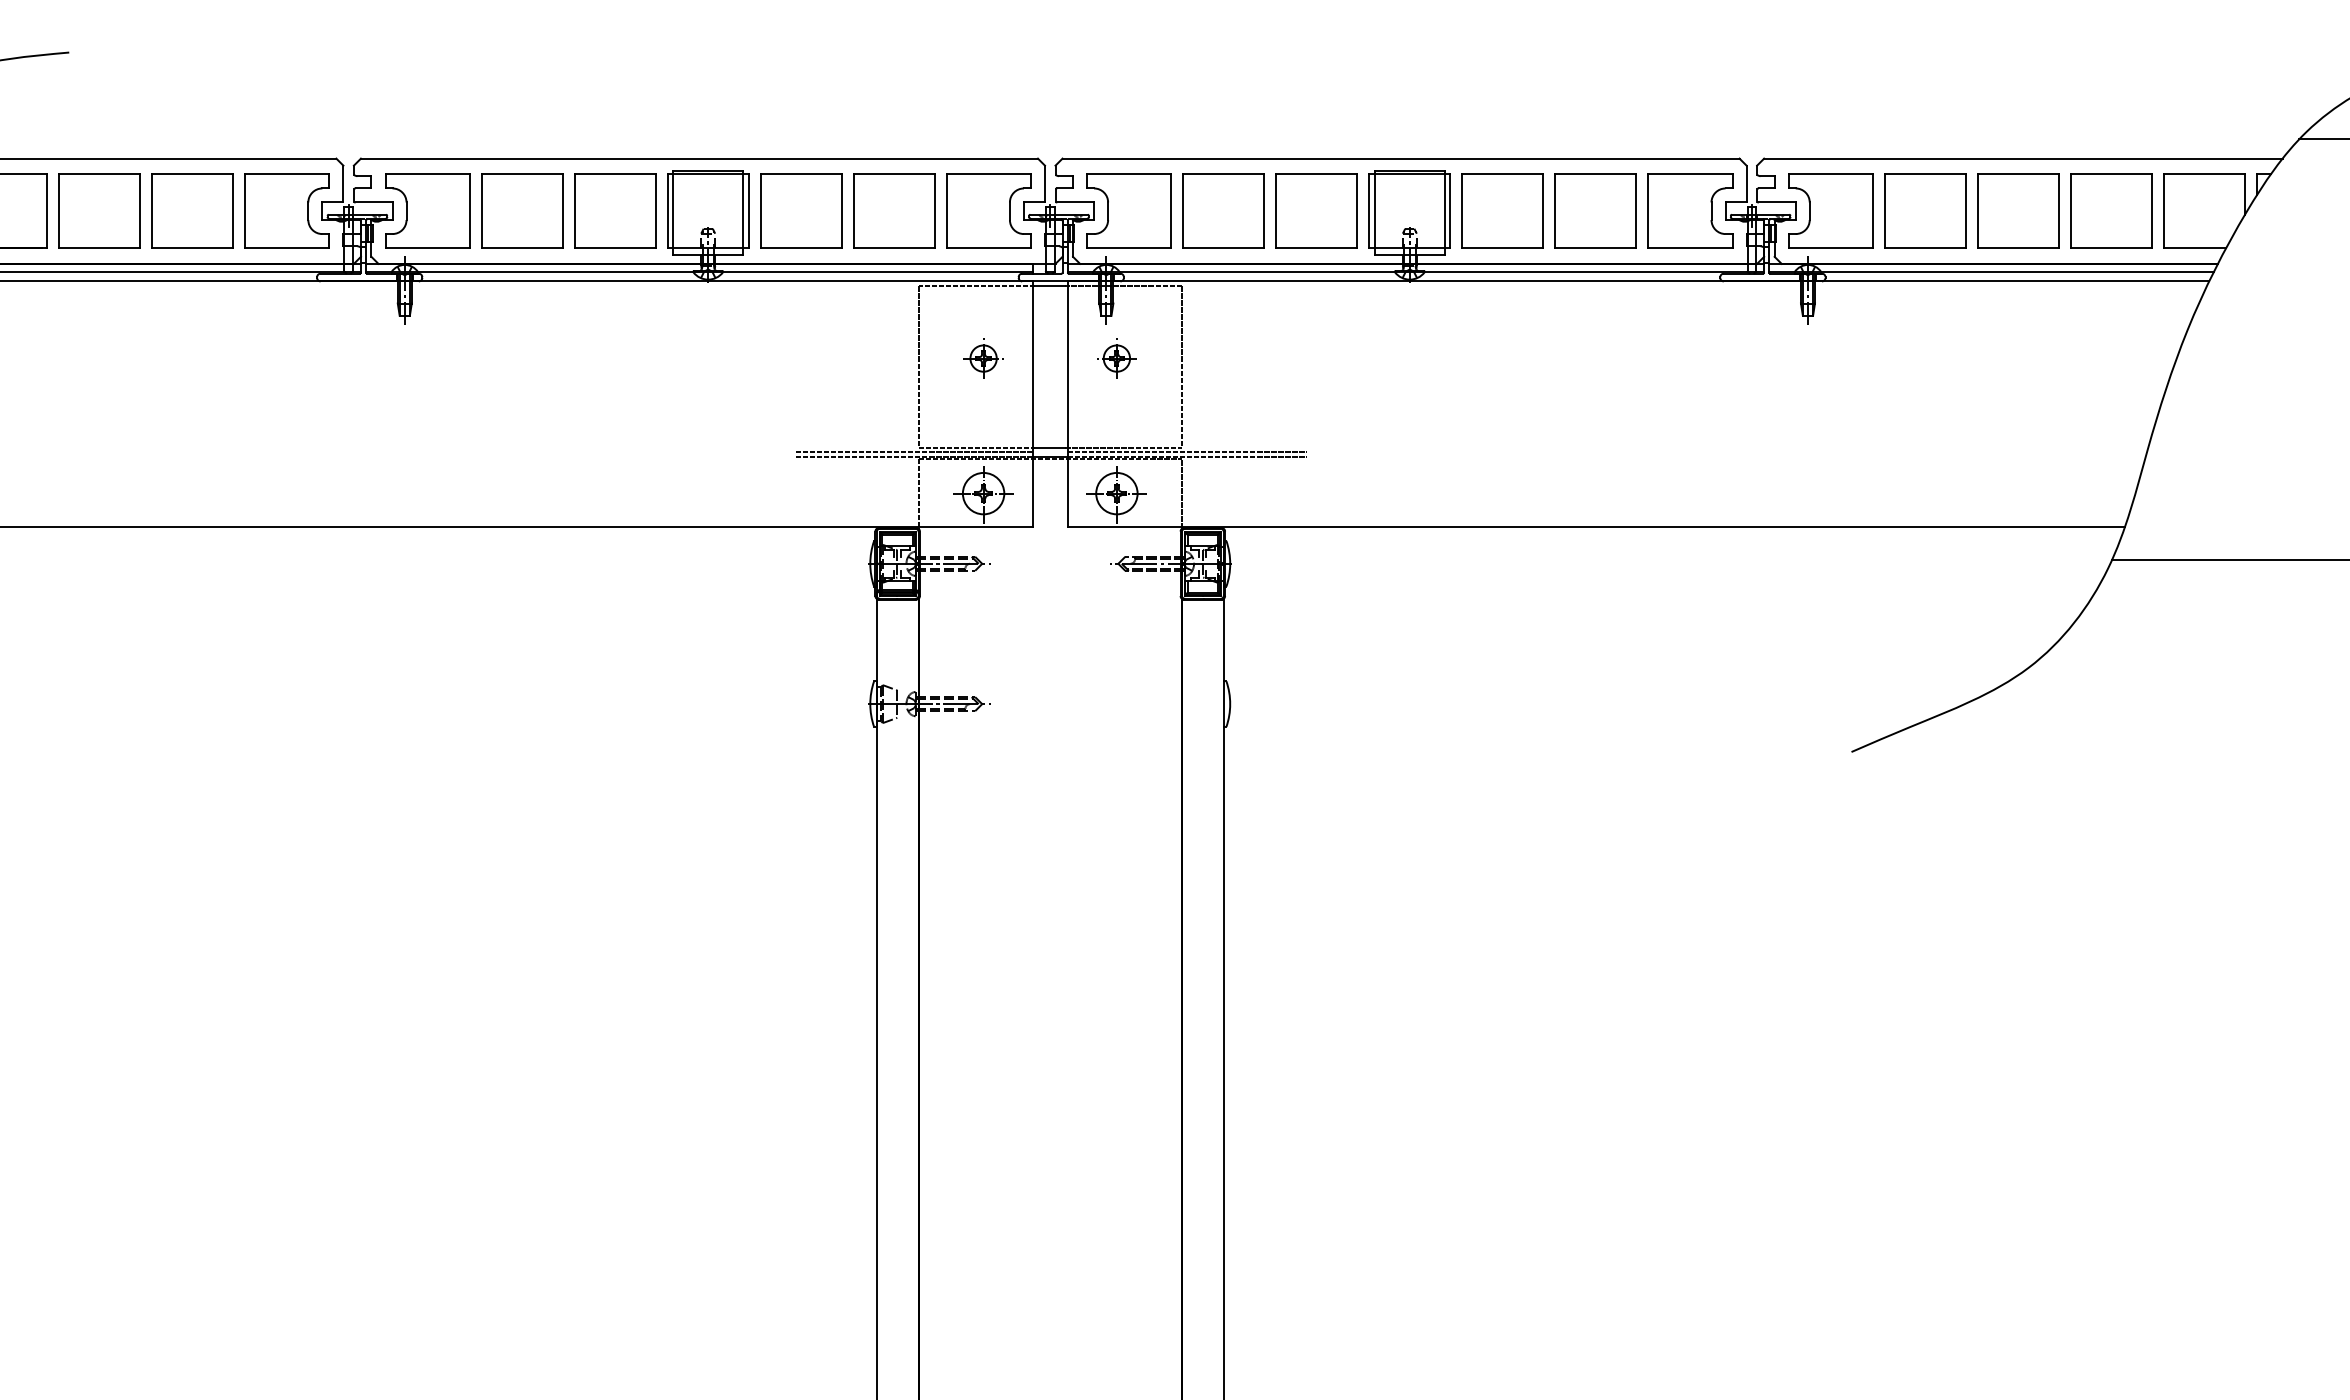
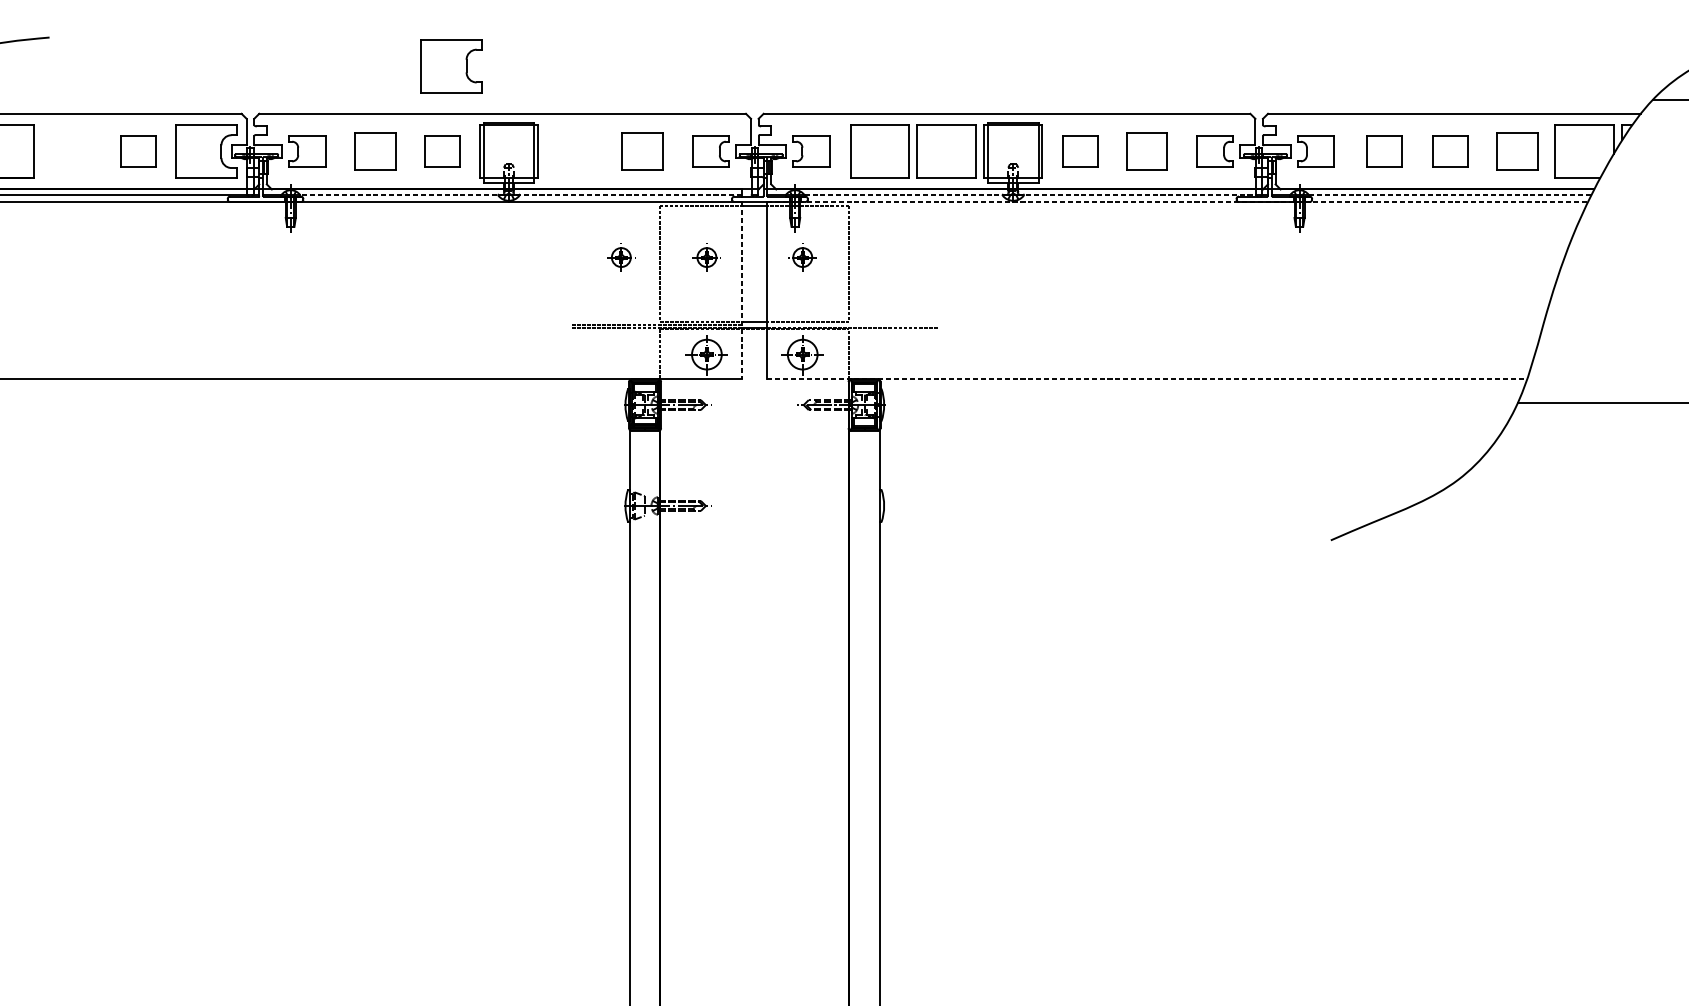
part: (627, 91) -> (450, 65), added
part: (99, 210) -> (71, 151), removed
part: (192, 210) -> (138, 151), size x0.6
part: (427, 210) -> (307, 151), size x0.6
part: (522, 210) -> (375, 151), size x0.7
part: (615, 210) -> (442, 151), size x0.6
part: (801, 210) -> (575, 151), removed
part: (894, 210) -> (642, 151), size x0.7
part: (988, 210) -> (710, 151), size x0.6
part: (1128, 210) -> (811, 151), size x0.6
part: (1502, 210) -> (1079, 151), size x0.6
part: (1595, 210) -> (1146, 151), size x0.7
part: (1690, 210) -> (1215, 151), size x0.6
part: (1830, 210) -> (1315, 151), size x0.6
part: (1925, 210) -> (1384, 151), size x0.6
part: (2018, 210) -> (1450, 151), size x0.6
part: (2111, 210) -> (1517, 151), size x0.7
line: (724, 271) -> (520, 194), solid -> dashed
line: (1434, 271) -> (1031, 194), solid -> dashed
line: (2017, 271) -> (1450, 194), solid -> dashed
line: (1638, 281) -> (1177, 202), solid -> dashed
part: (864, 358) -> (621, 257), added
line: (1032, 404) -> (742, 290), solid -> dashed
line: (1186, 452) -> (852, 325), removed
line: (1596, 526) -> (1147, 378), solid -> dashed

